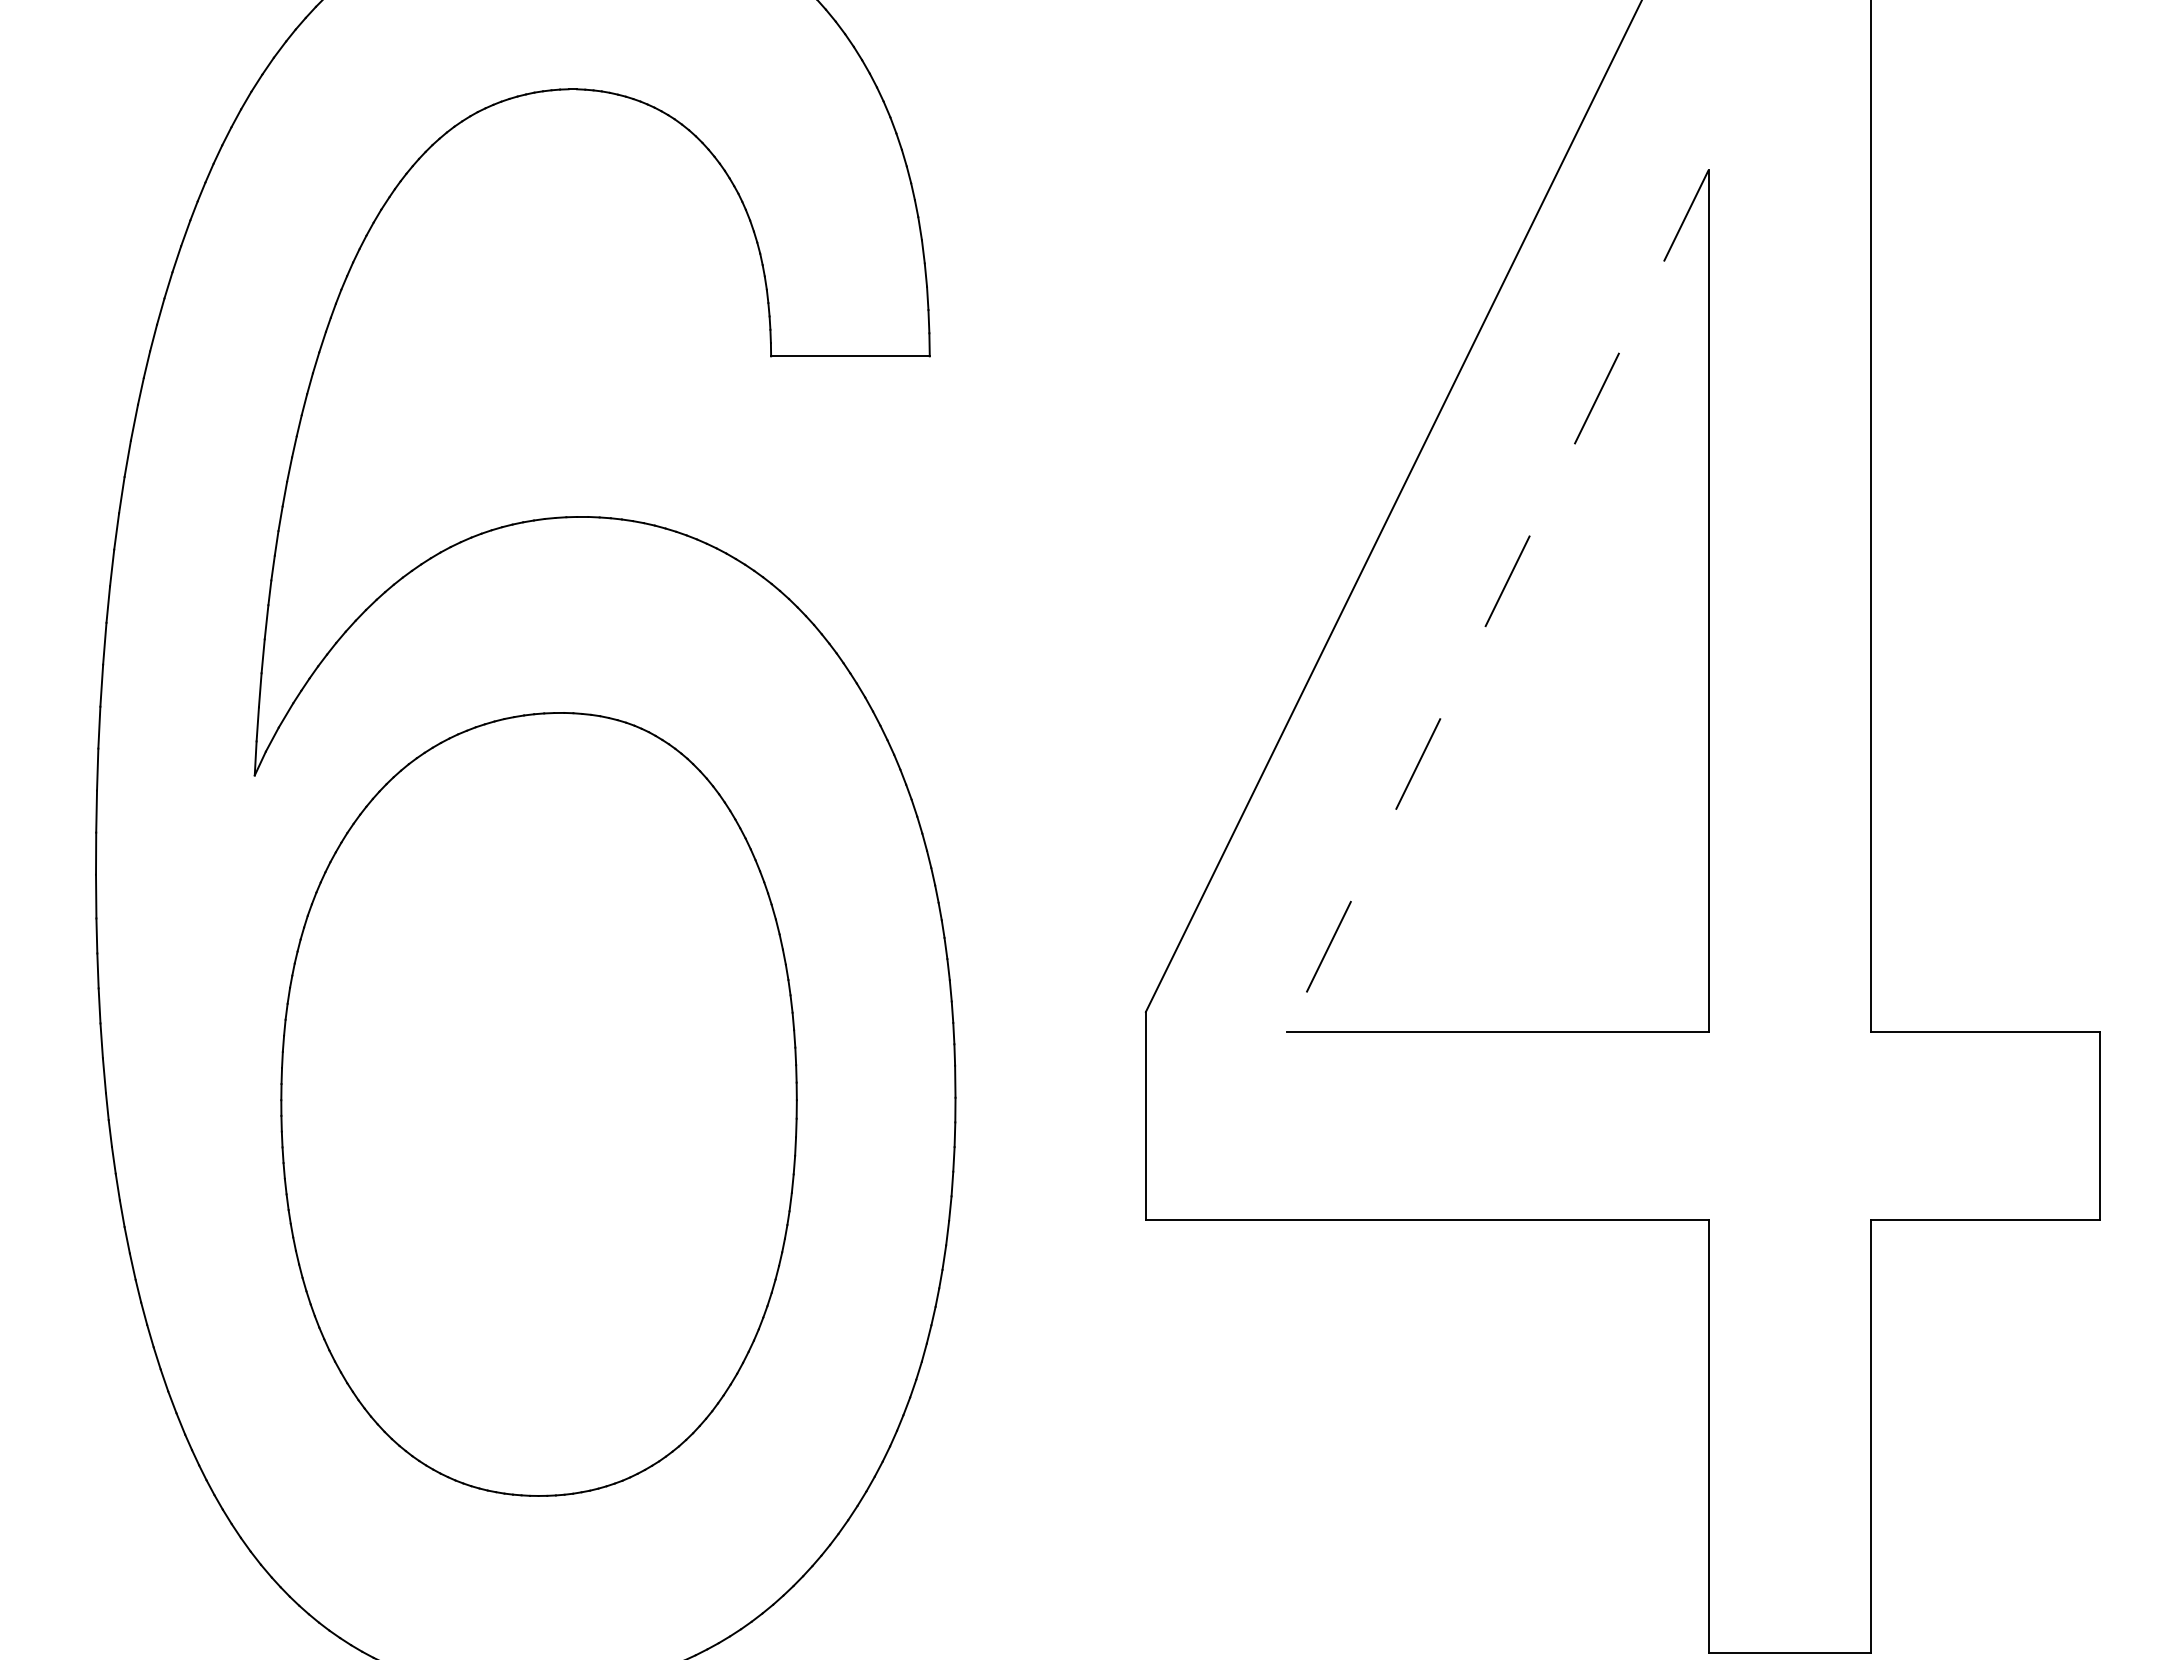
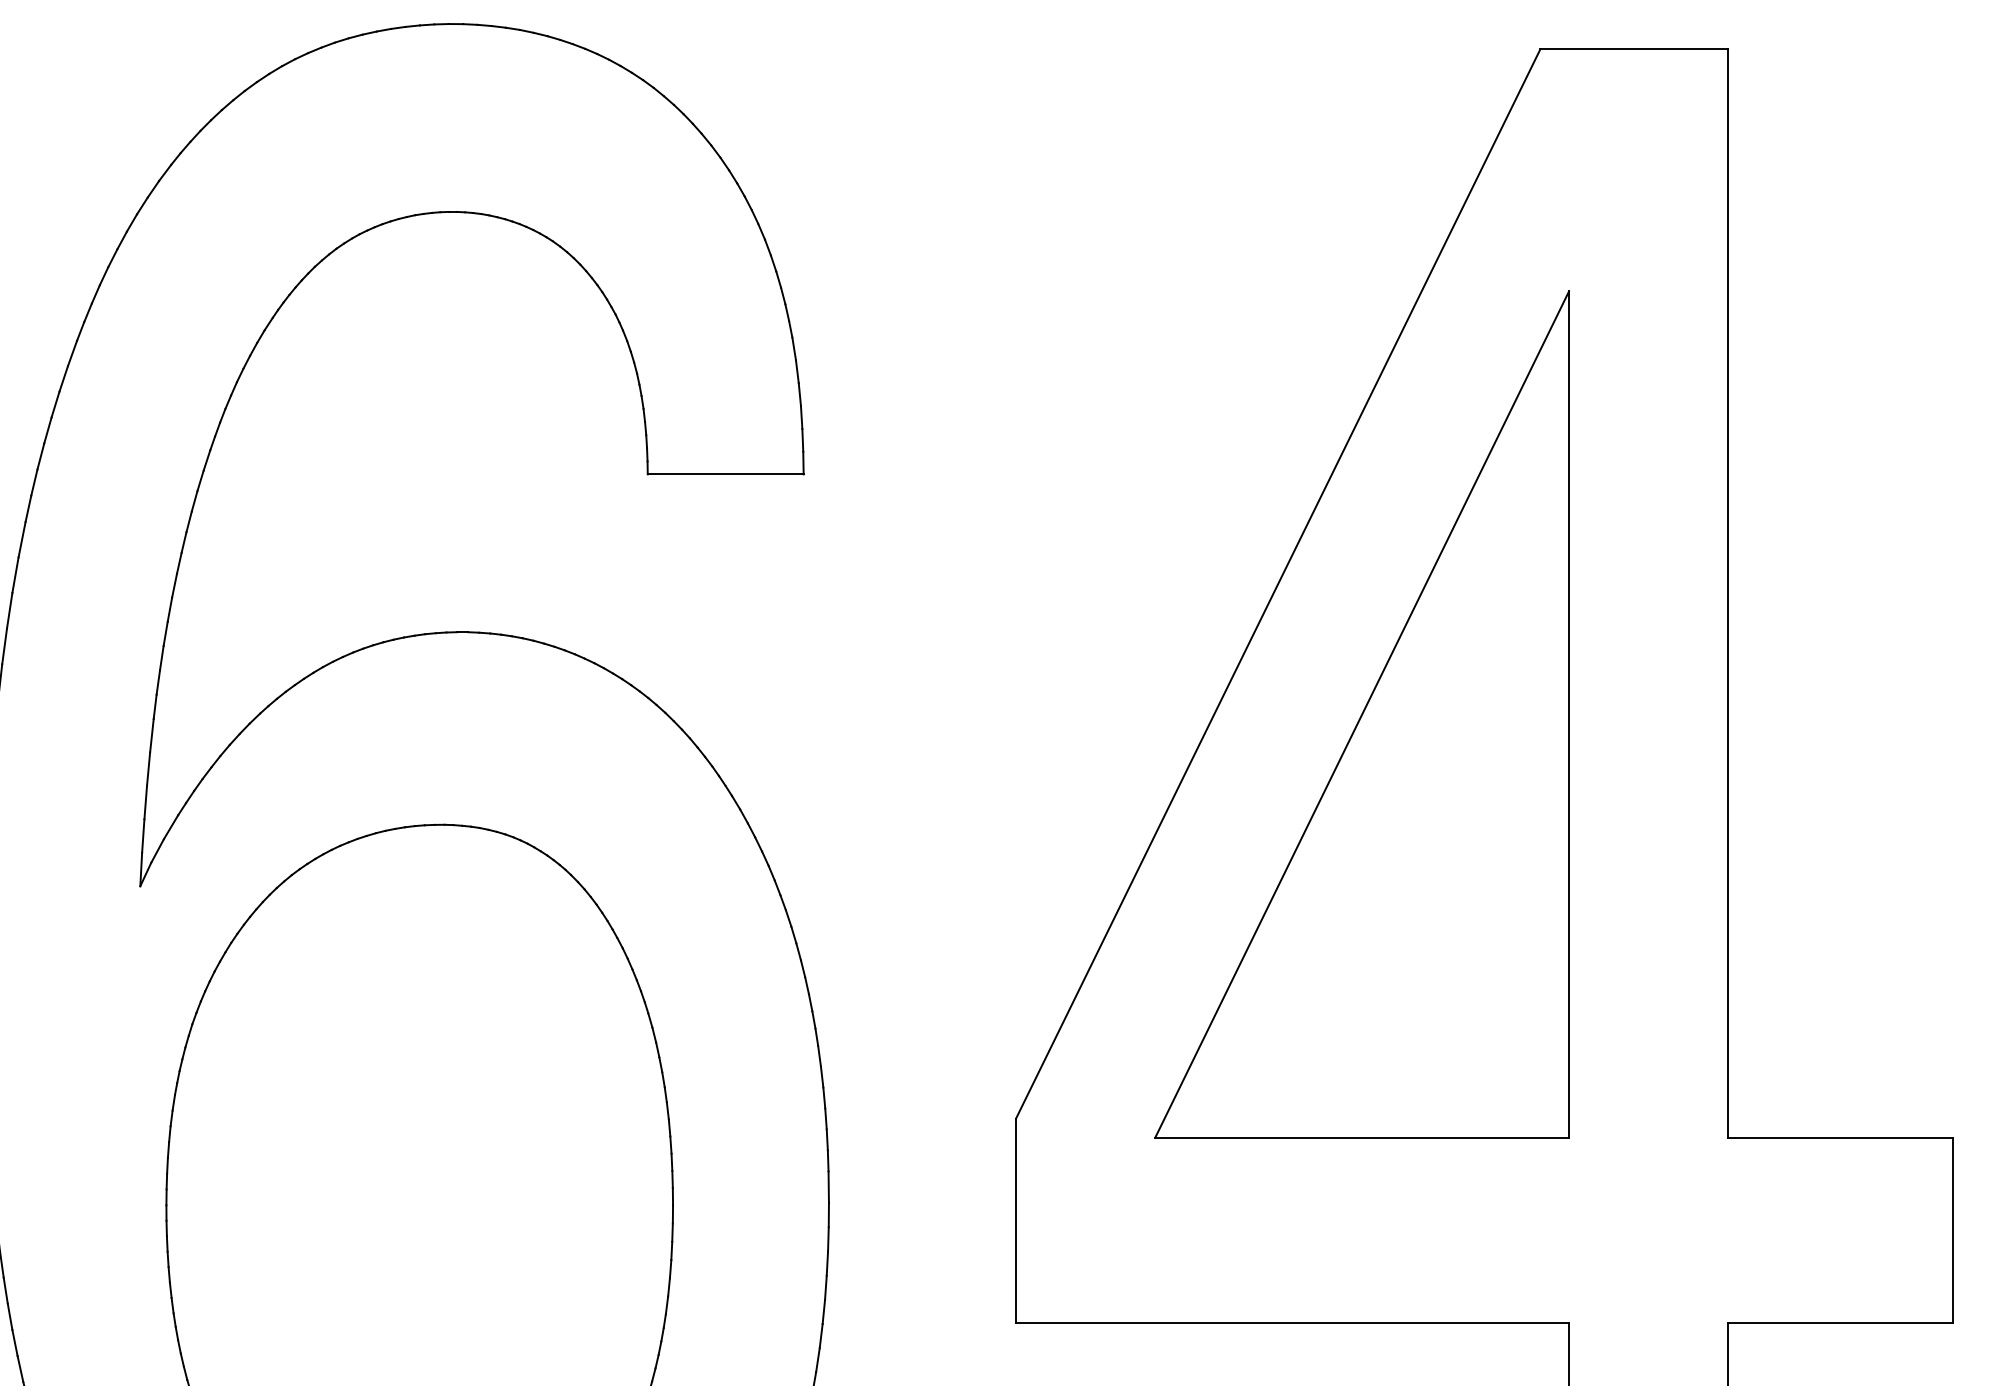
line: (1497, 601) -> (1361, 715), dashed -> solid

